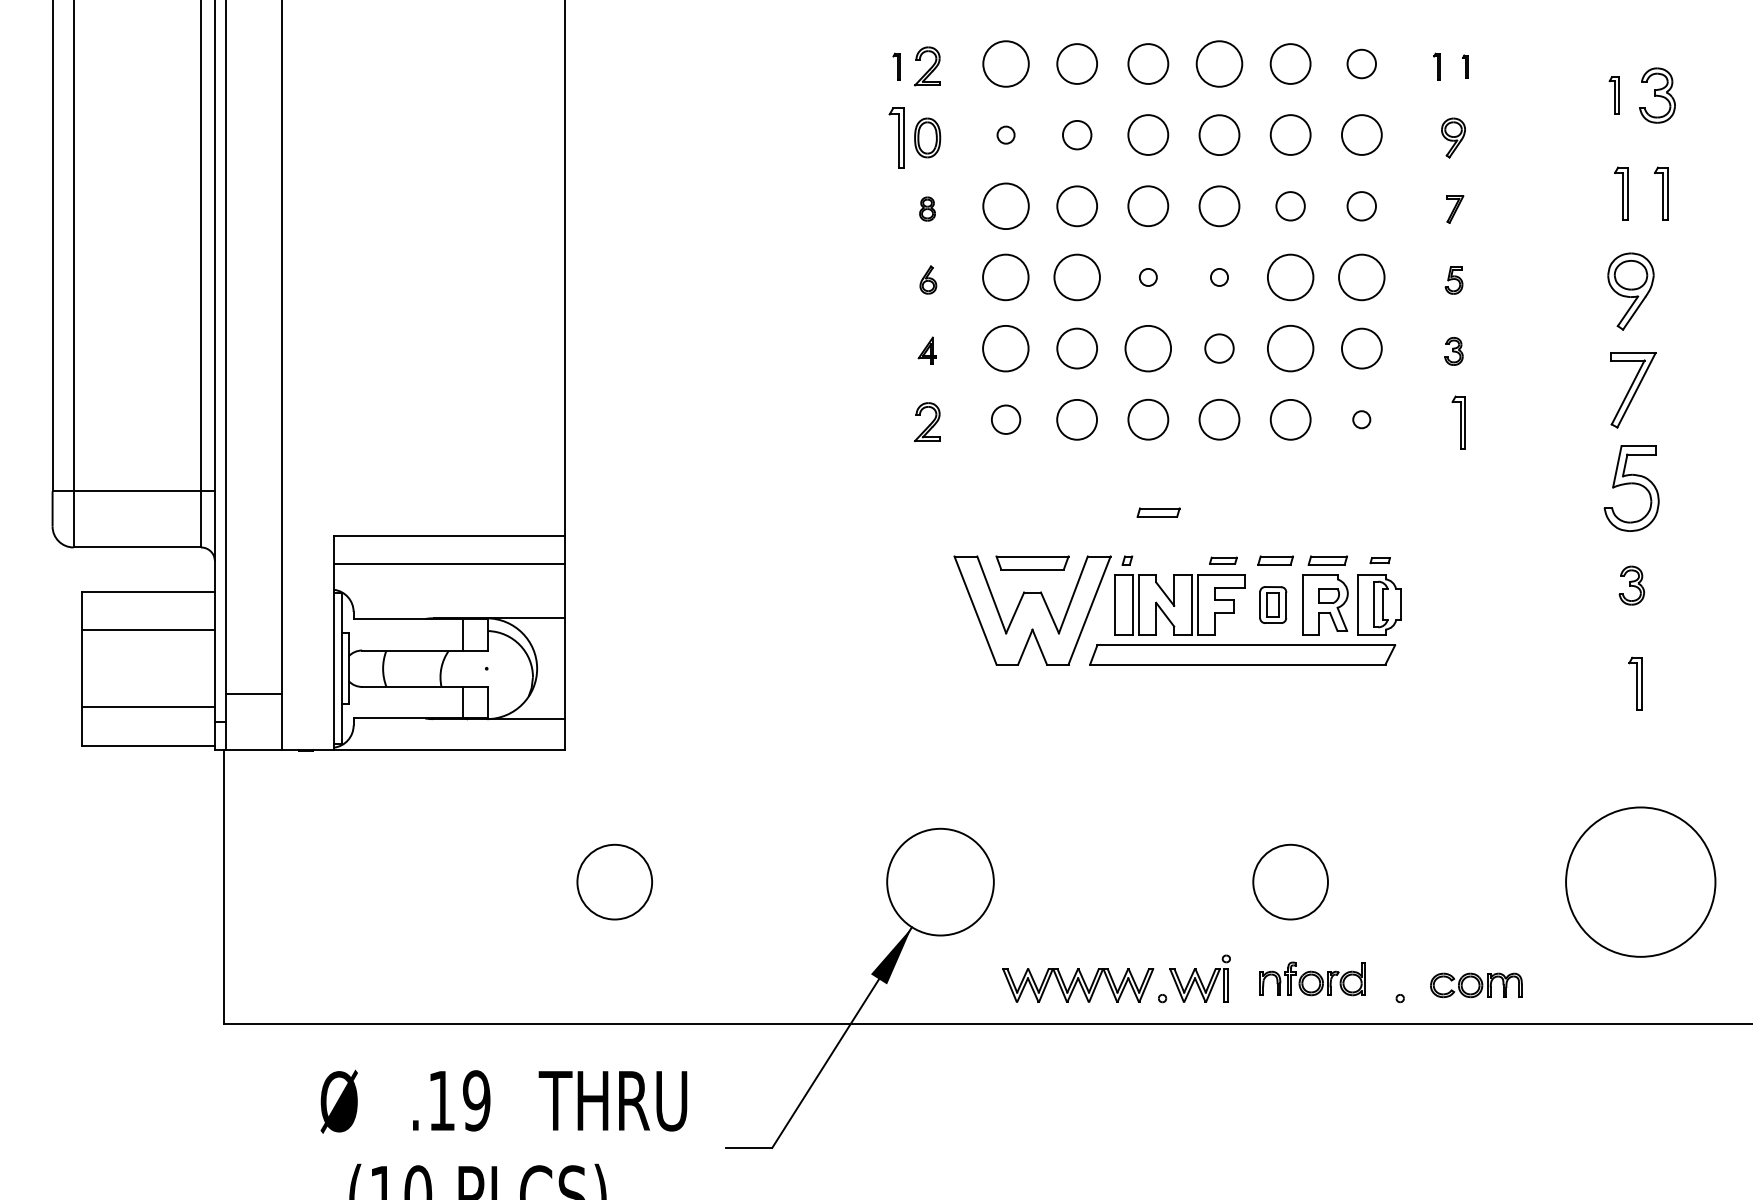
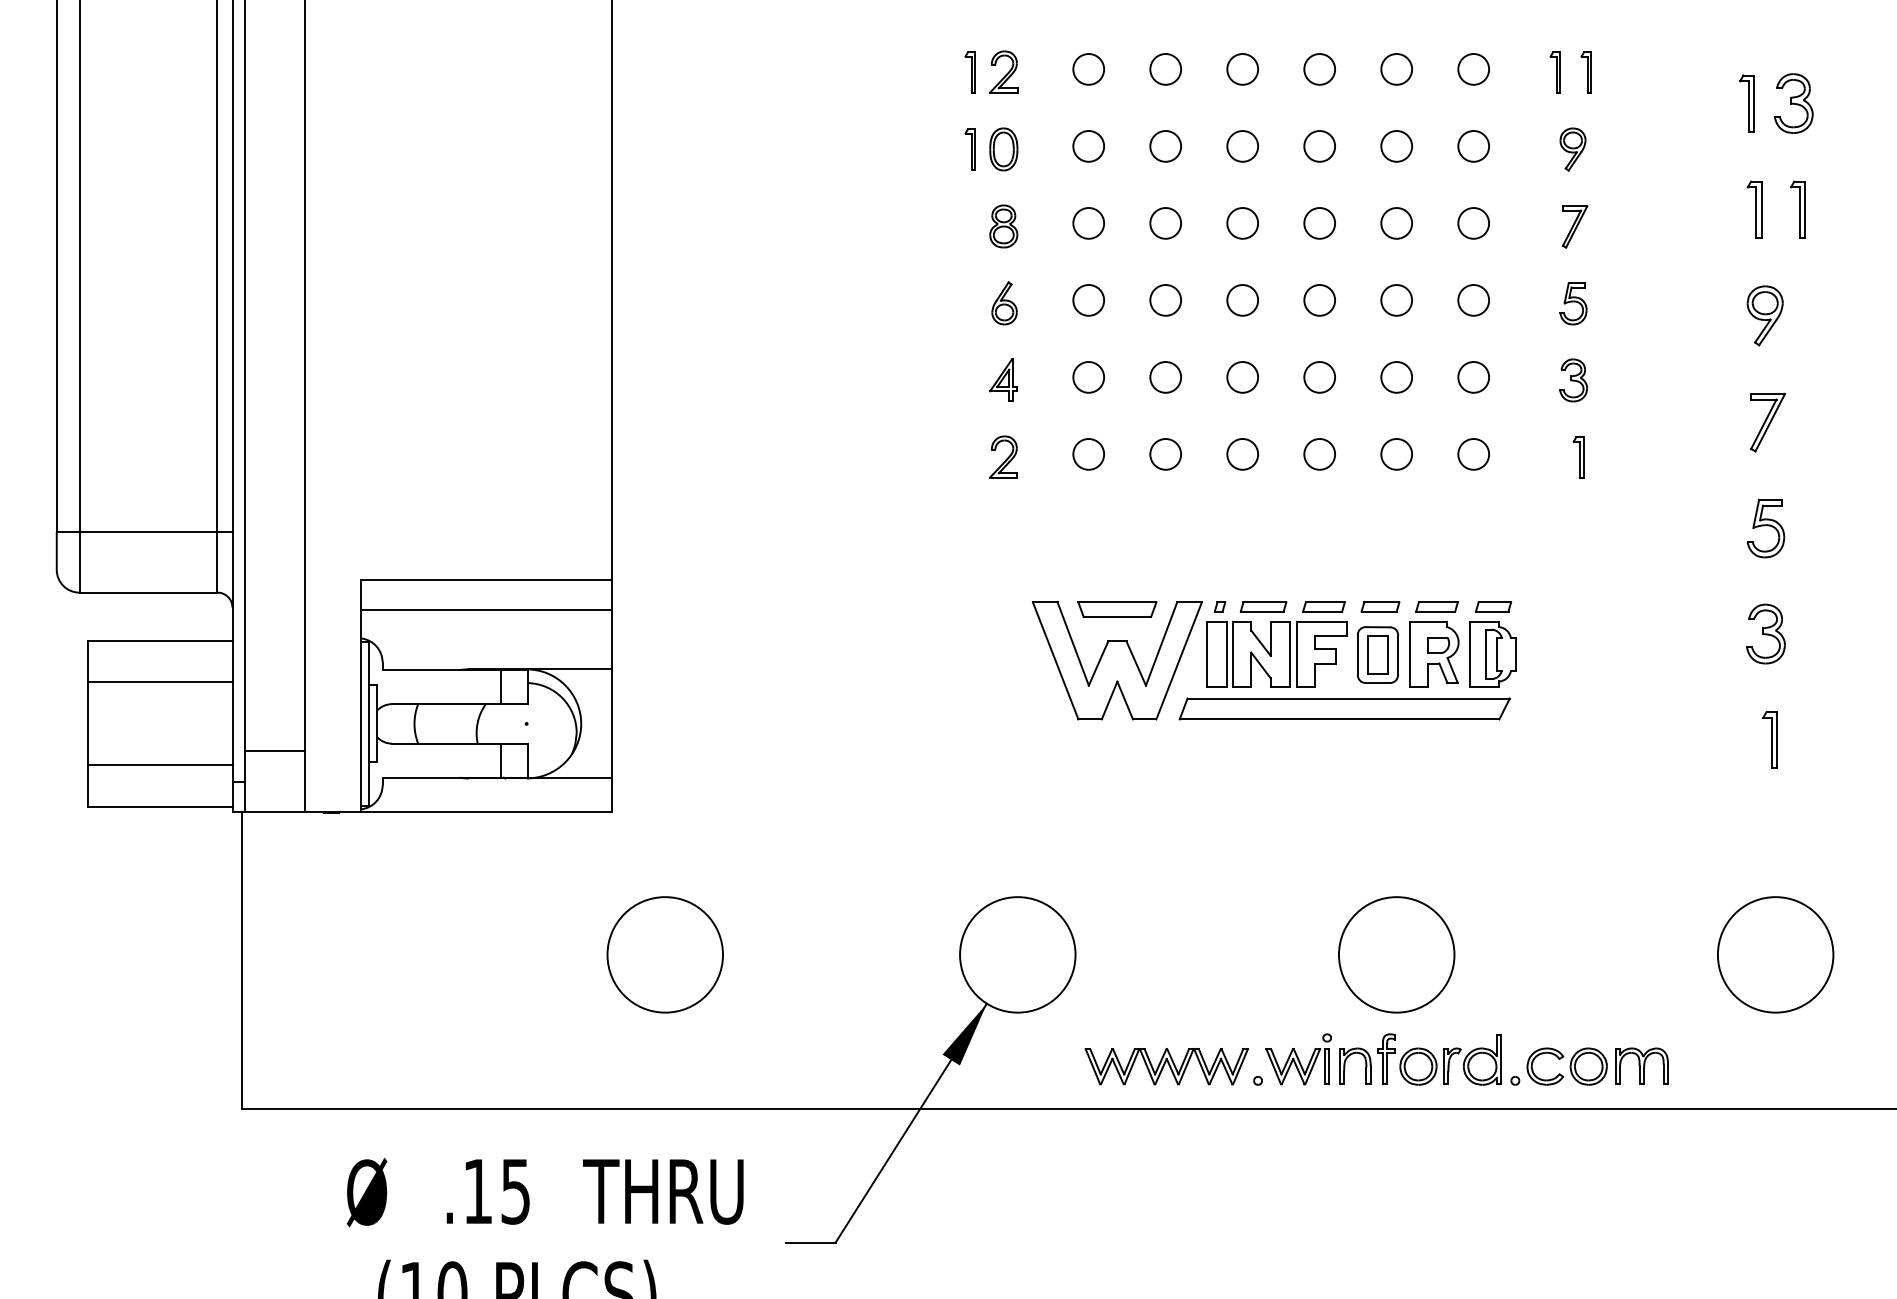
circle: (1005, 63) -> (1088, 68), size x0.62
circle: (1077, 63) -> (1166, 68), size x0.71
circle: (1148, 63) -> (1242, 68), size x0.71
circle: (1219, 63) -> (1319, 68), size x0.62
circle: (1290, 63) -> (1396, 68), size x0.71
part: (896, 66) -> (970, 72), size x1.43
part: (1436, 66) -> (1554, 72), size x1.43
part: (1465, 66) -> (1585, 72), size x1.67
part: (1613, 95) -> (1746, 103), size x1.43
circle: (1005, 134) -> (1088, 145), size x1.67
circle: (1219, 134) -> (1319, 145), size x0.71
circle: (1148, 135) -> (1242, 146), size x0.71
circle: (1290, 135) -> (1396, 146), size x0.71
circle: (1361, 135) -> (1473, 146), size x0.71
part: (896, 137) -> (970, 148), size x0.62
circle: (1005, 206) -> (1088, 223), size x0.62
circle: (1077, 206) -> (1166, 223), size x0.71
circle: (1148, 206) -> (1242, 223), size x0.71
circle: (1219, 206) -> (1319, 223), size x0.71
part: (927, 208) -> (1003, 225), size x1.67
part: (1455, 209) -> (1575, 226), size x1.43
circle: (1006, 277) -> (1089, 300), size x0.62
circle: (1077, 277) -> (1166, 300), size x0.62
circle: (1148, 277) -> (1242, 300), size x1.67
circle: (1219, 277) -> (1319, 300), size x1.67
circle: (1290, 277) -> (1396, 300), size x0.62
circle: (1361, 277) -> (1473, 300), size x0.62
part: (928, 279) -> (1004, 302), size x1.43
part: (1453, 280) -> (1572, 303), size x1.43
part: (1631, 291) -> (1765, 315), size x0.71
circle: (1006, 348) -> (1089, 377), size x0.62
circle: (1077, 348) -> (1166, 377), size x0.71
circle: (1148, 348) -> (1242, 377), size x0.62
circle: (1290, 348) -> (1396, 377), size x0.62
circle: (1361, 348) -> (1473, 377), size x0.71
part: (927, 350) -> (1003, 379), size x1.43
part: (1453, 351) -> (1572, 380), size x1.43
part: (1633, 390) -> (1767, 422), size x0.71
circle: (1077, 419) -> (1166, 454), size x0.71
circle: (1148, 419) -> (1242, 454), size x0.71
circle: (1219, 419) -> (1319, 454), size x0.71
circle: (1290, 419) -> (1396, 454), size x0.71
circle: (1361, 419) -> (1473, 454), size x1.67
part: (1458, 422) -> (1578, 457), size x0.71
part: (1631, 487) -> (1765, 527), size x0.62
part: (1158, 512) -> (1263, 606), moved
part: (1223, 560) -> (1324, 606), size x1.43
part: (1380, 560) -> (1493, 606), size x1.67
part: (1631, 585) -> (1765, 633), size x1.43
part: (1272, 604) -> (1377, 654), size x1.43
circle: (614, 881) -> (664, 954), size x1.43
circle: (1290, 881) -> (1396, 954), size x1.43
circle: (1640, 881) -> (1775, 954), size x0.71
part: (1312, 978) -> (1420, 1059), size x1.43
part: (1476, 985) -> (1597, 1066), size x1.43
text: (476, 1100) -> (515, 1191), .19 -> .15

